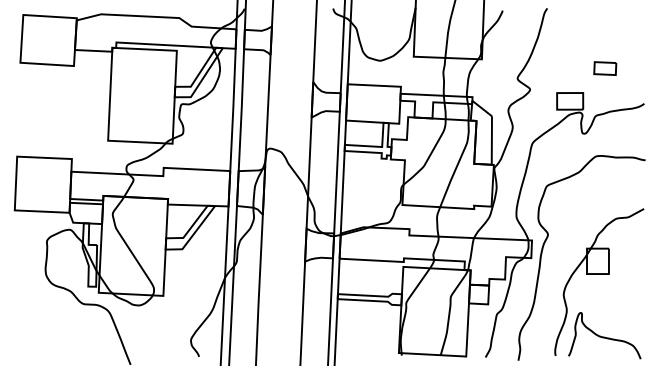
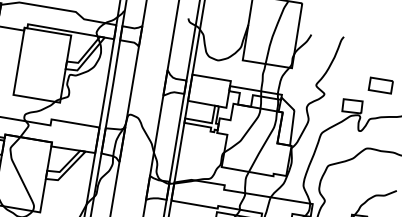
part: (604, 68) -> (380, 85), size x1.43

